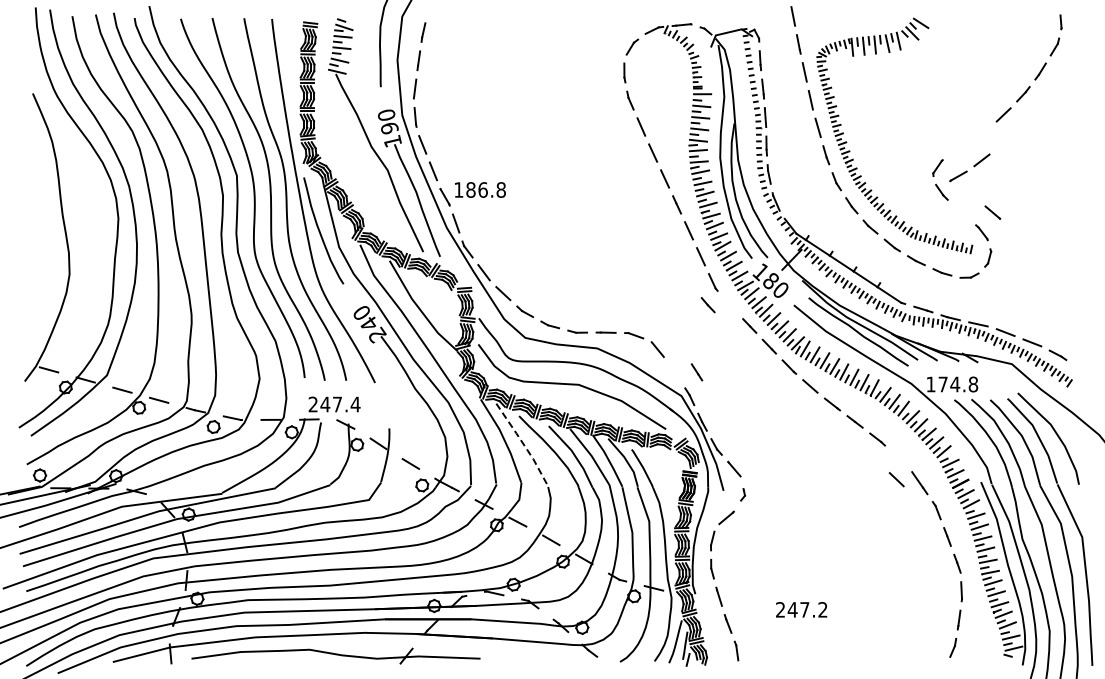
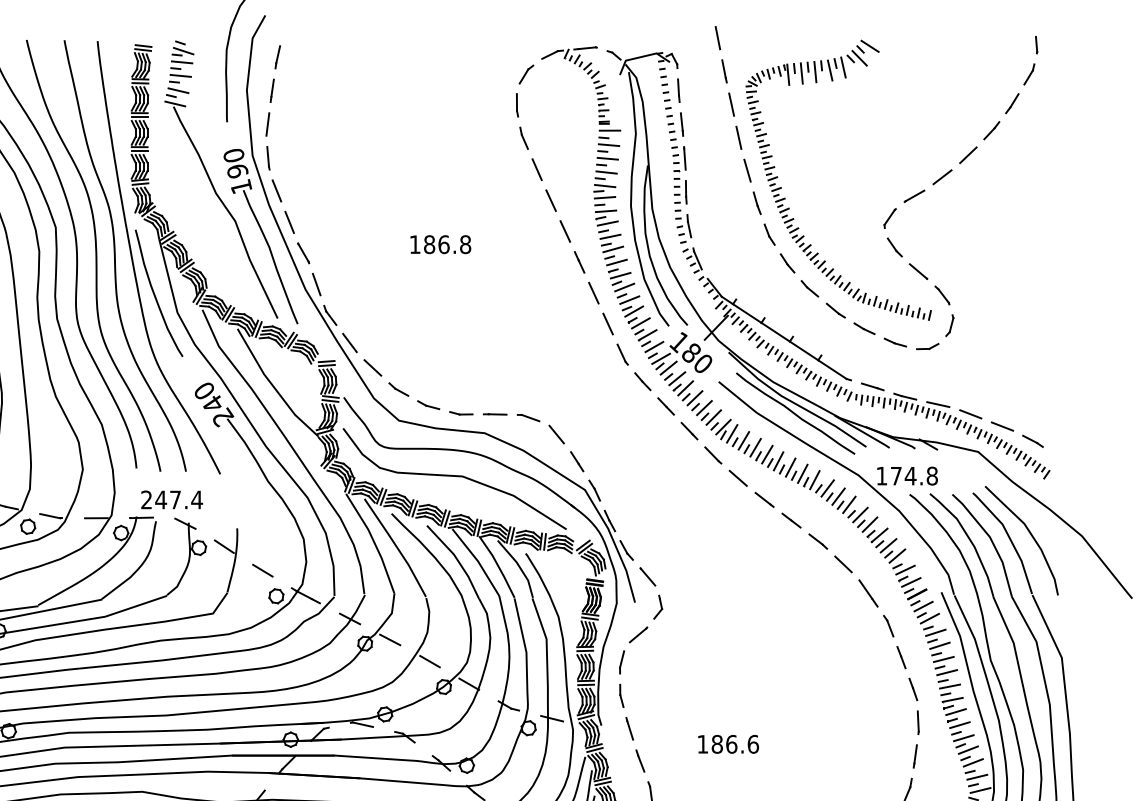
part: (969, 167) -> (927, 185), moved
text: (480, 189) -> (440, 244), moved
line: (992, 212) -> (918, 271), moved
line: (707, 305) -> (642, 382), moved
line: (696, 372) -> (576, 461), moved
line: (523, 444) -> (396, 547), dashed -> solid
line: (896, 479) -> (843, 564), moved
part: (742, 494) -> (657, 607), size x1.67
text: (801, 609) -> (727, 743), 247.2 -> 186.6

